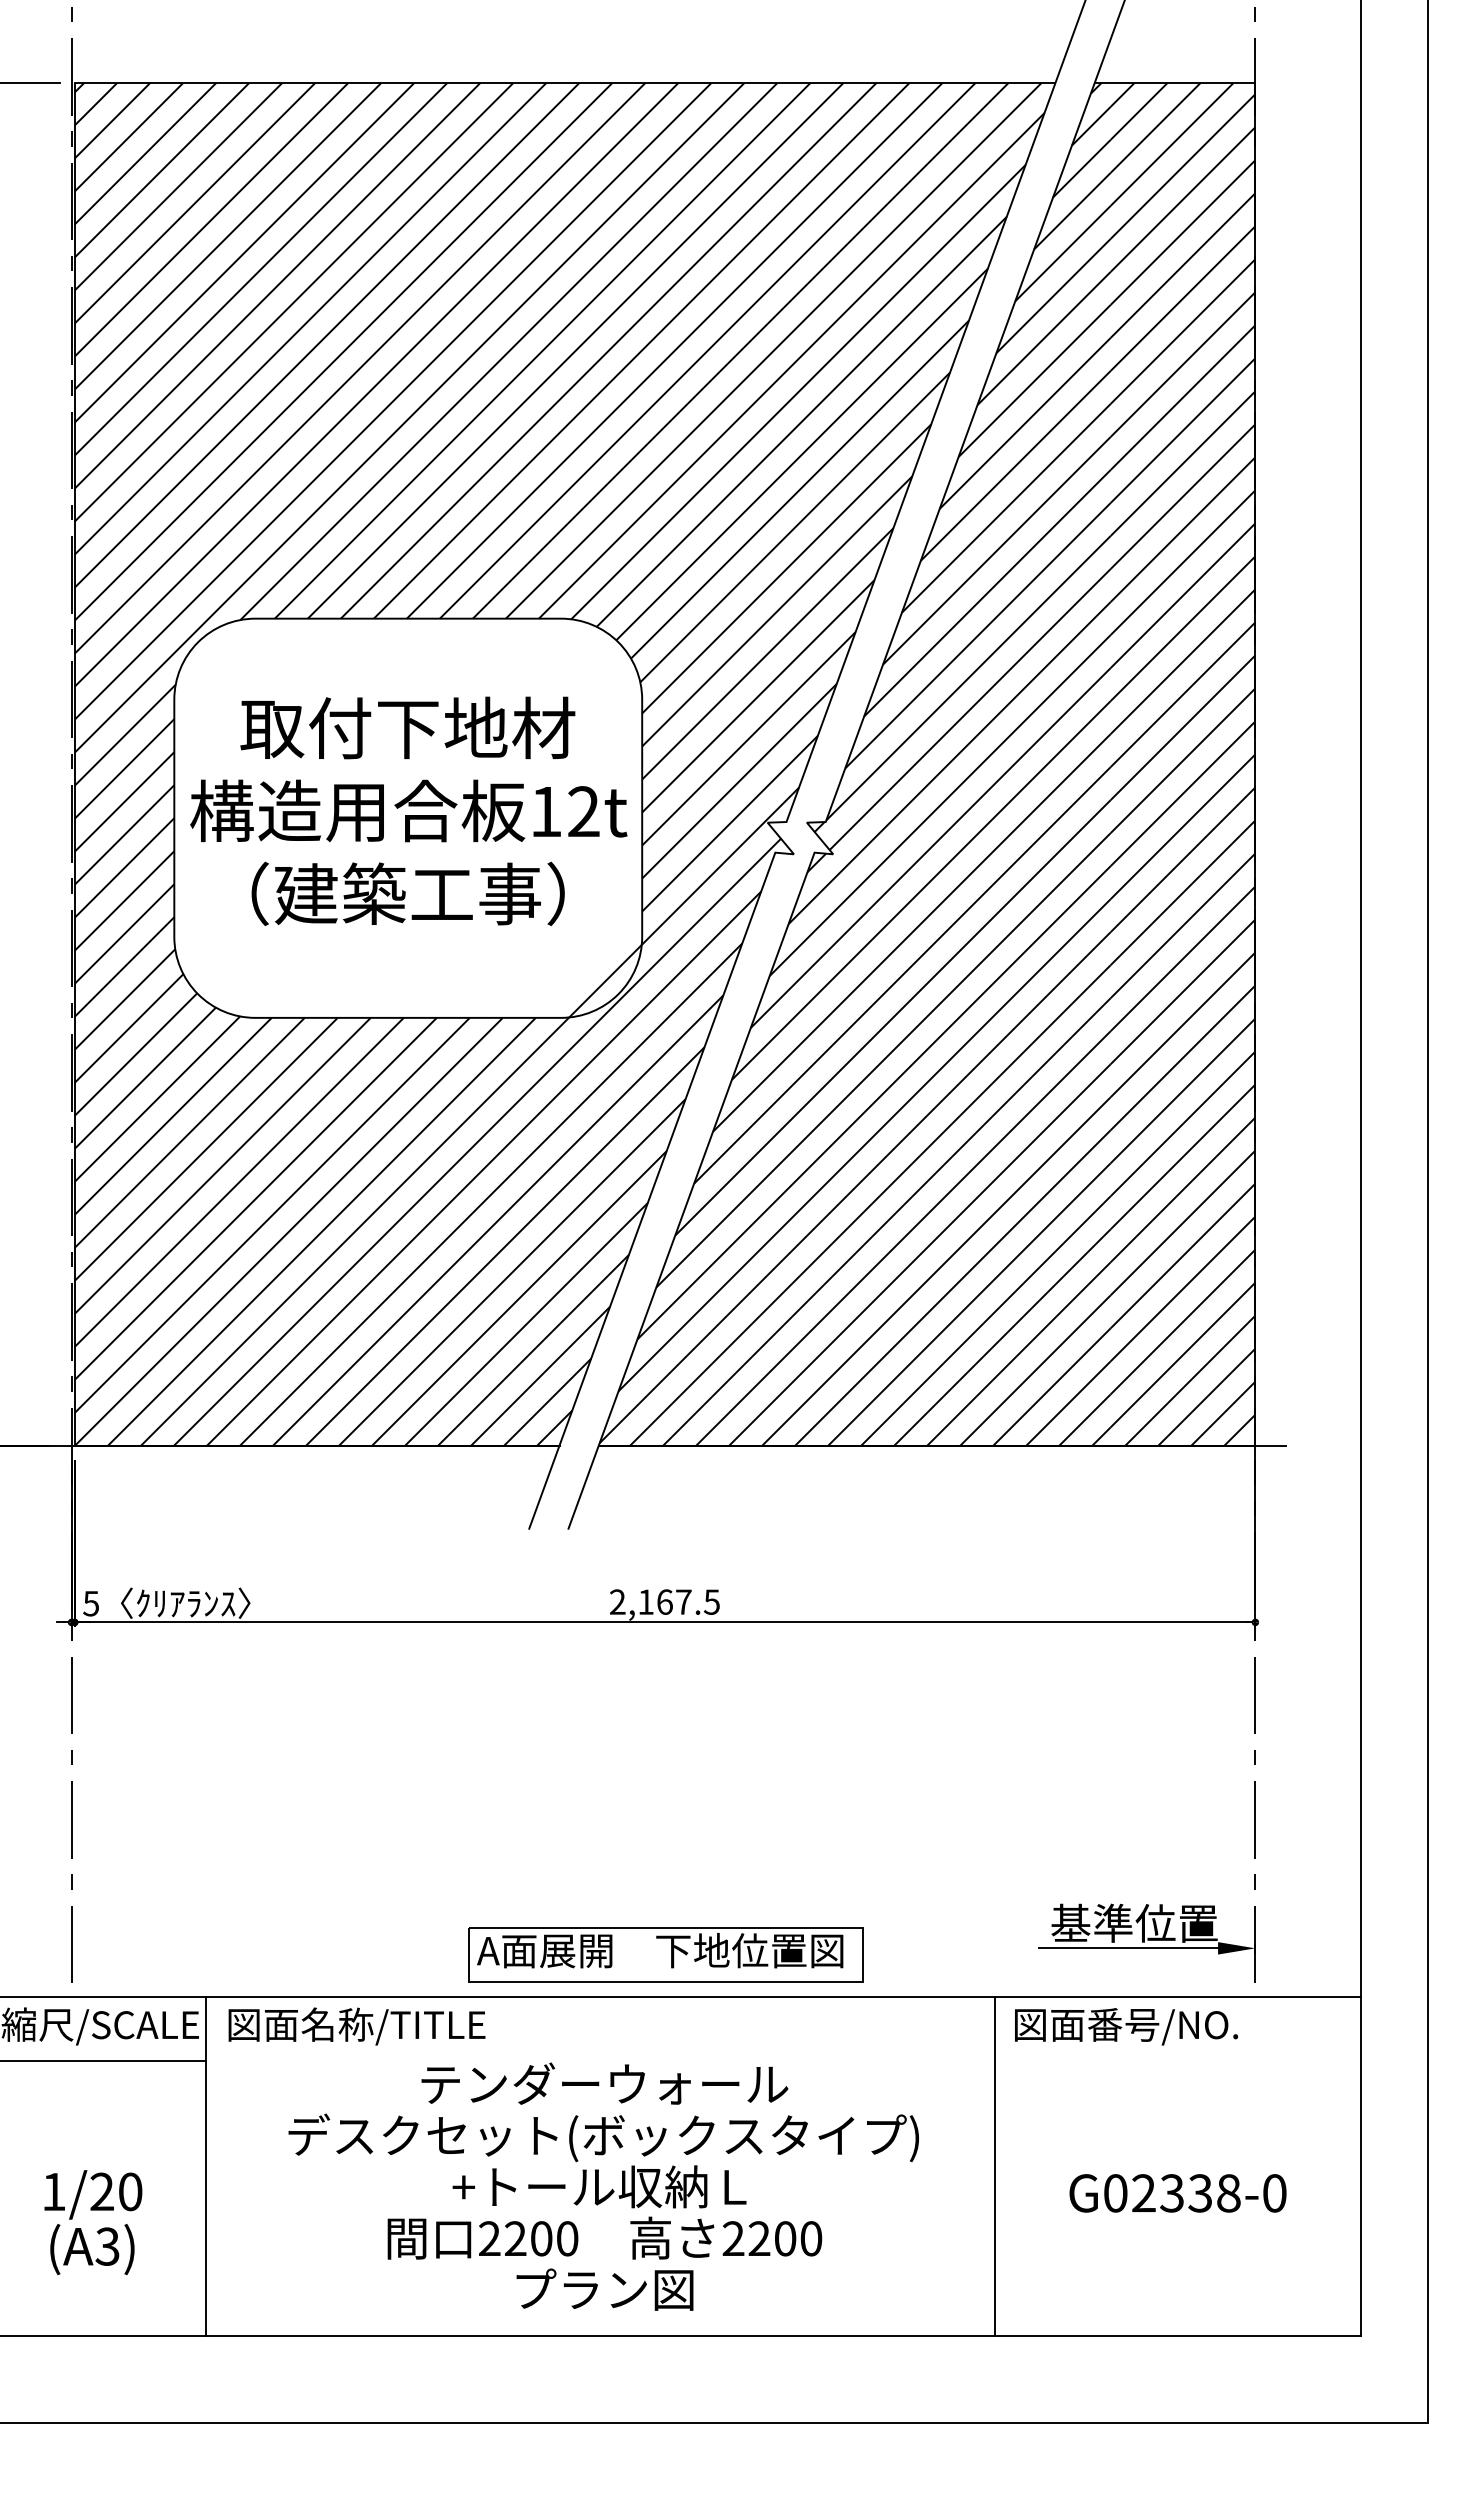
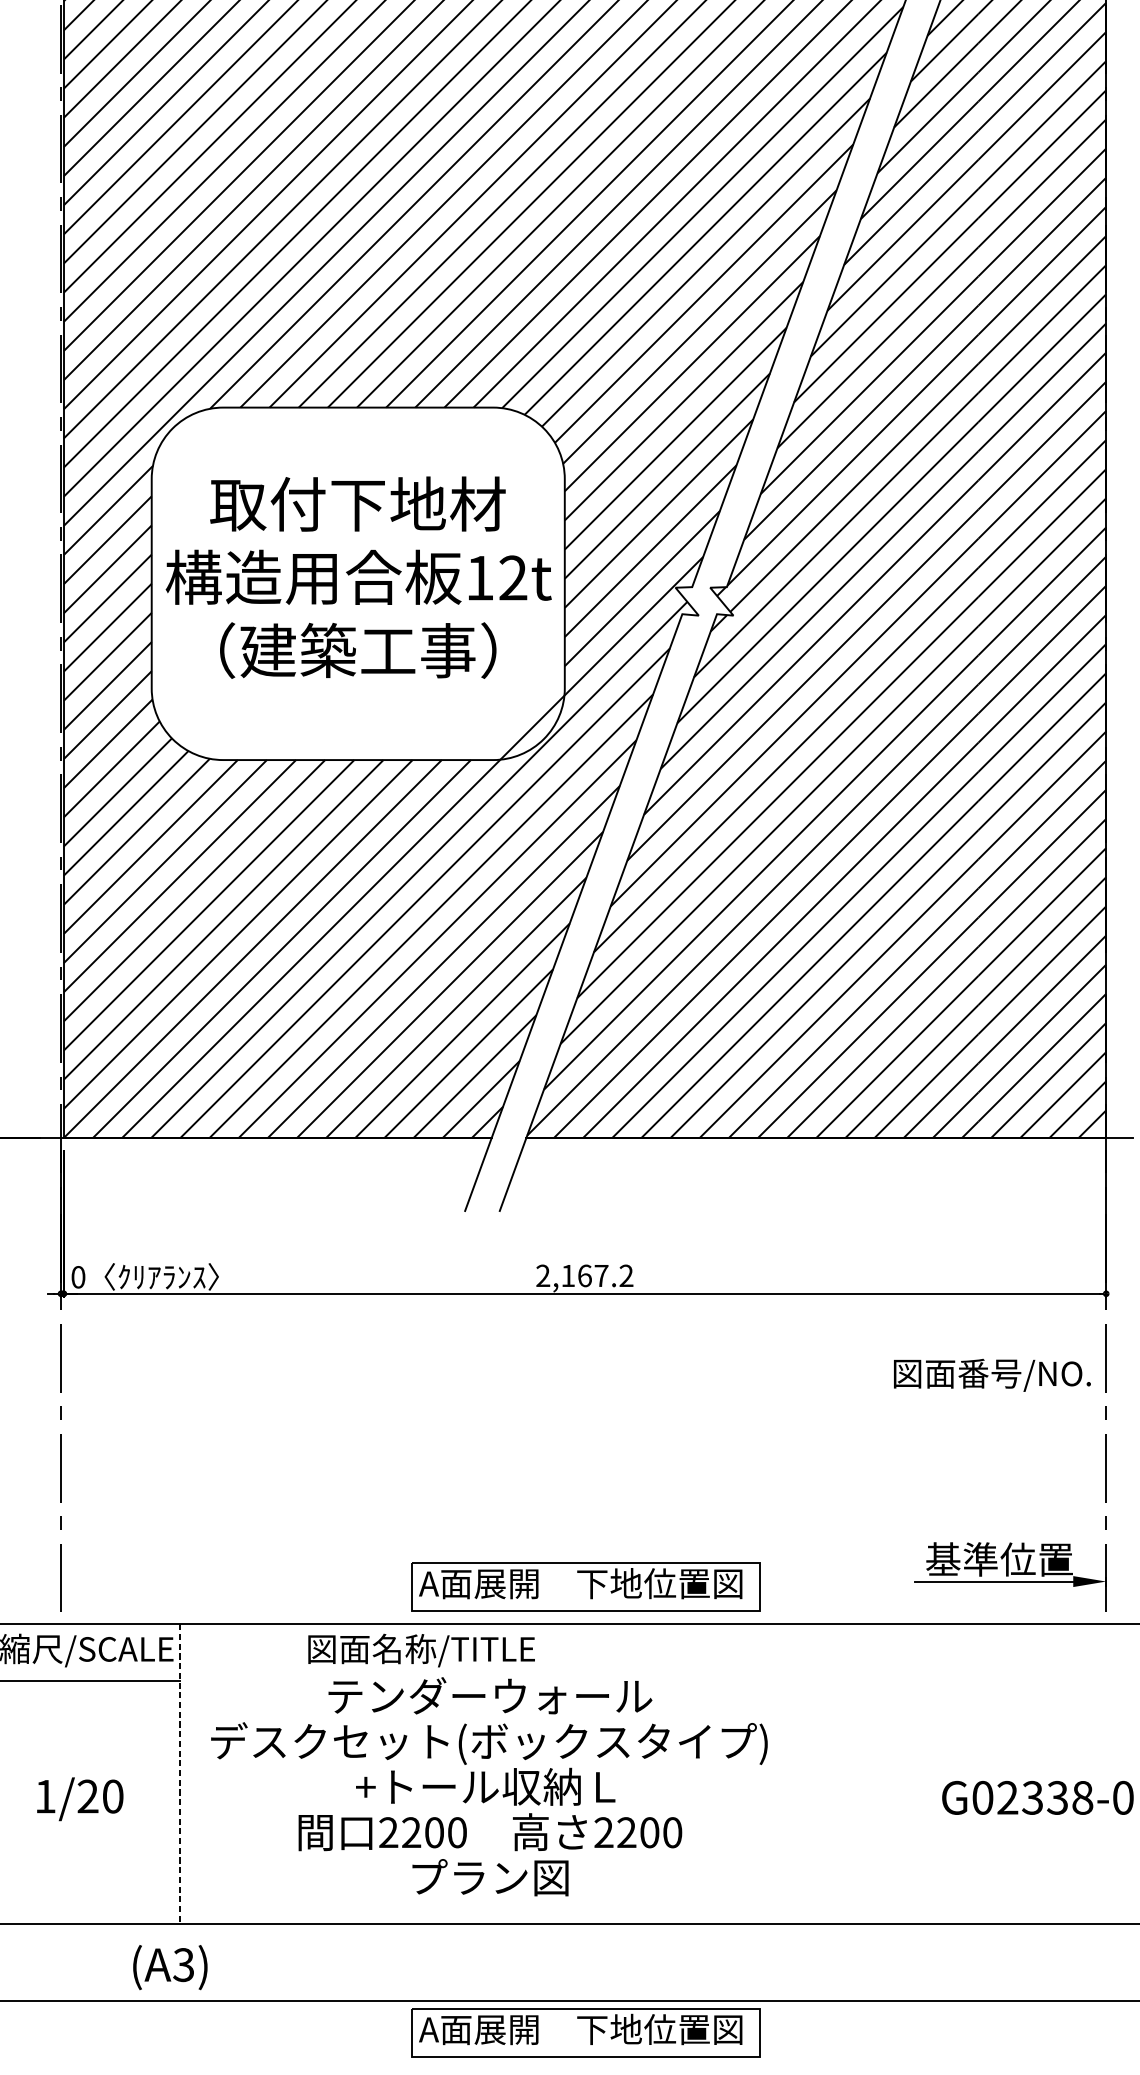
text: (711, 1601) -> (626, 1275), 2,167.5 -> 2,167.2
text: (91, 1603) -> (78, 1277), 5 -> 0
text: (356, 2026) -> (421, 1650), moved
text: (1126, 2026) -> (992, 1375), moved
line: (995, 2165) -> (876, 1773), removed
line: (205, 2166) -> (179, 1774), solid -> dashed
text: (603, 2186) -> (489, 1786), moved
text: (92, 2249) -> (170, 1967), moved
part: (665, 2459) -> (585, 2032), added

